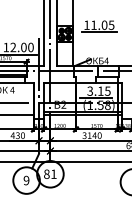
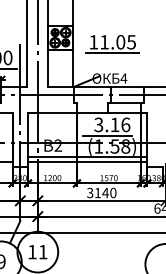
part: (99, 26) -> (113, 44), moved
text: (107, 90) -> (125, 123), 3.15 -> 3.16
text: (46, 173) -> (31, 250), 81 -> 11

